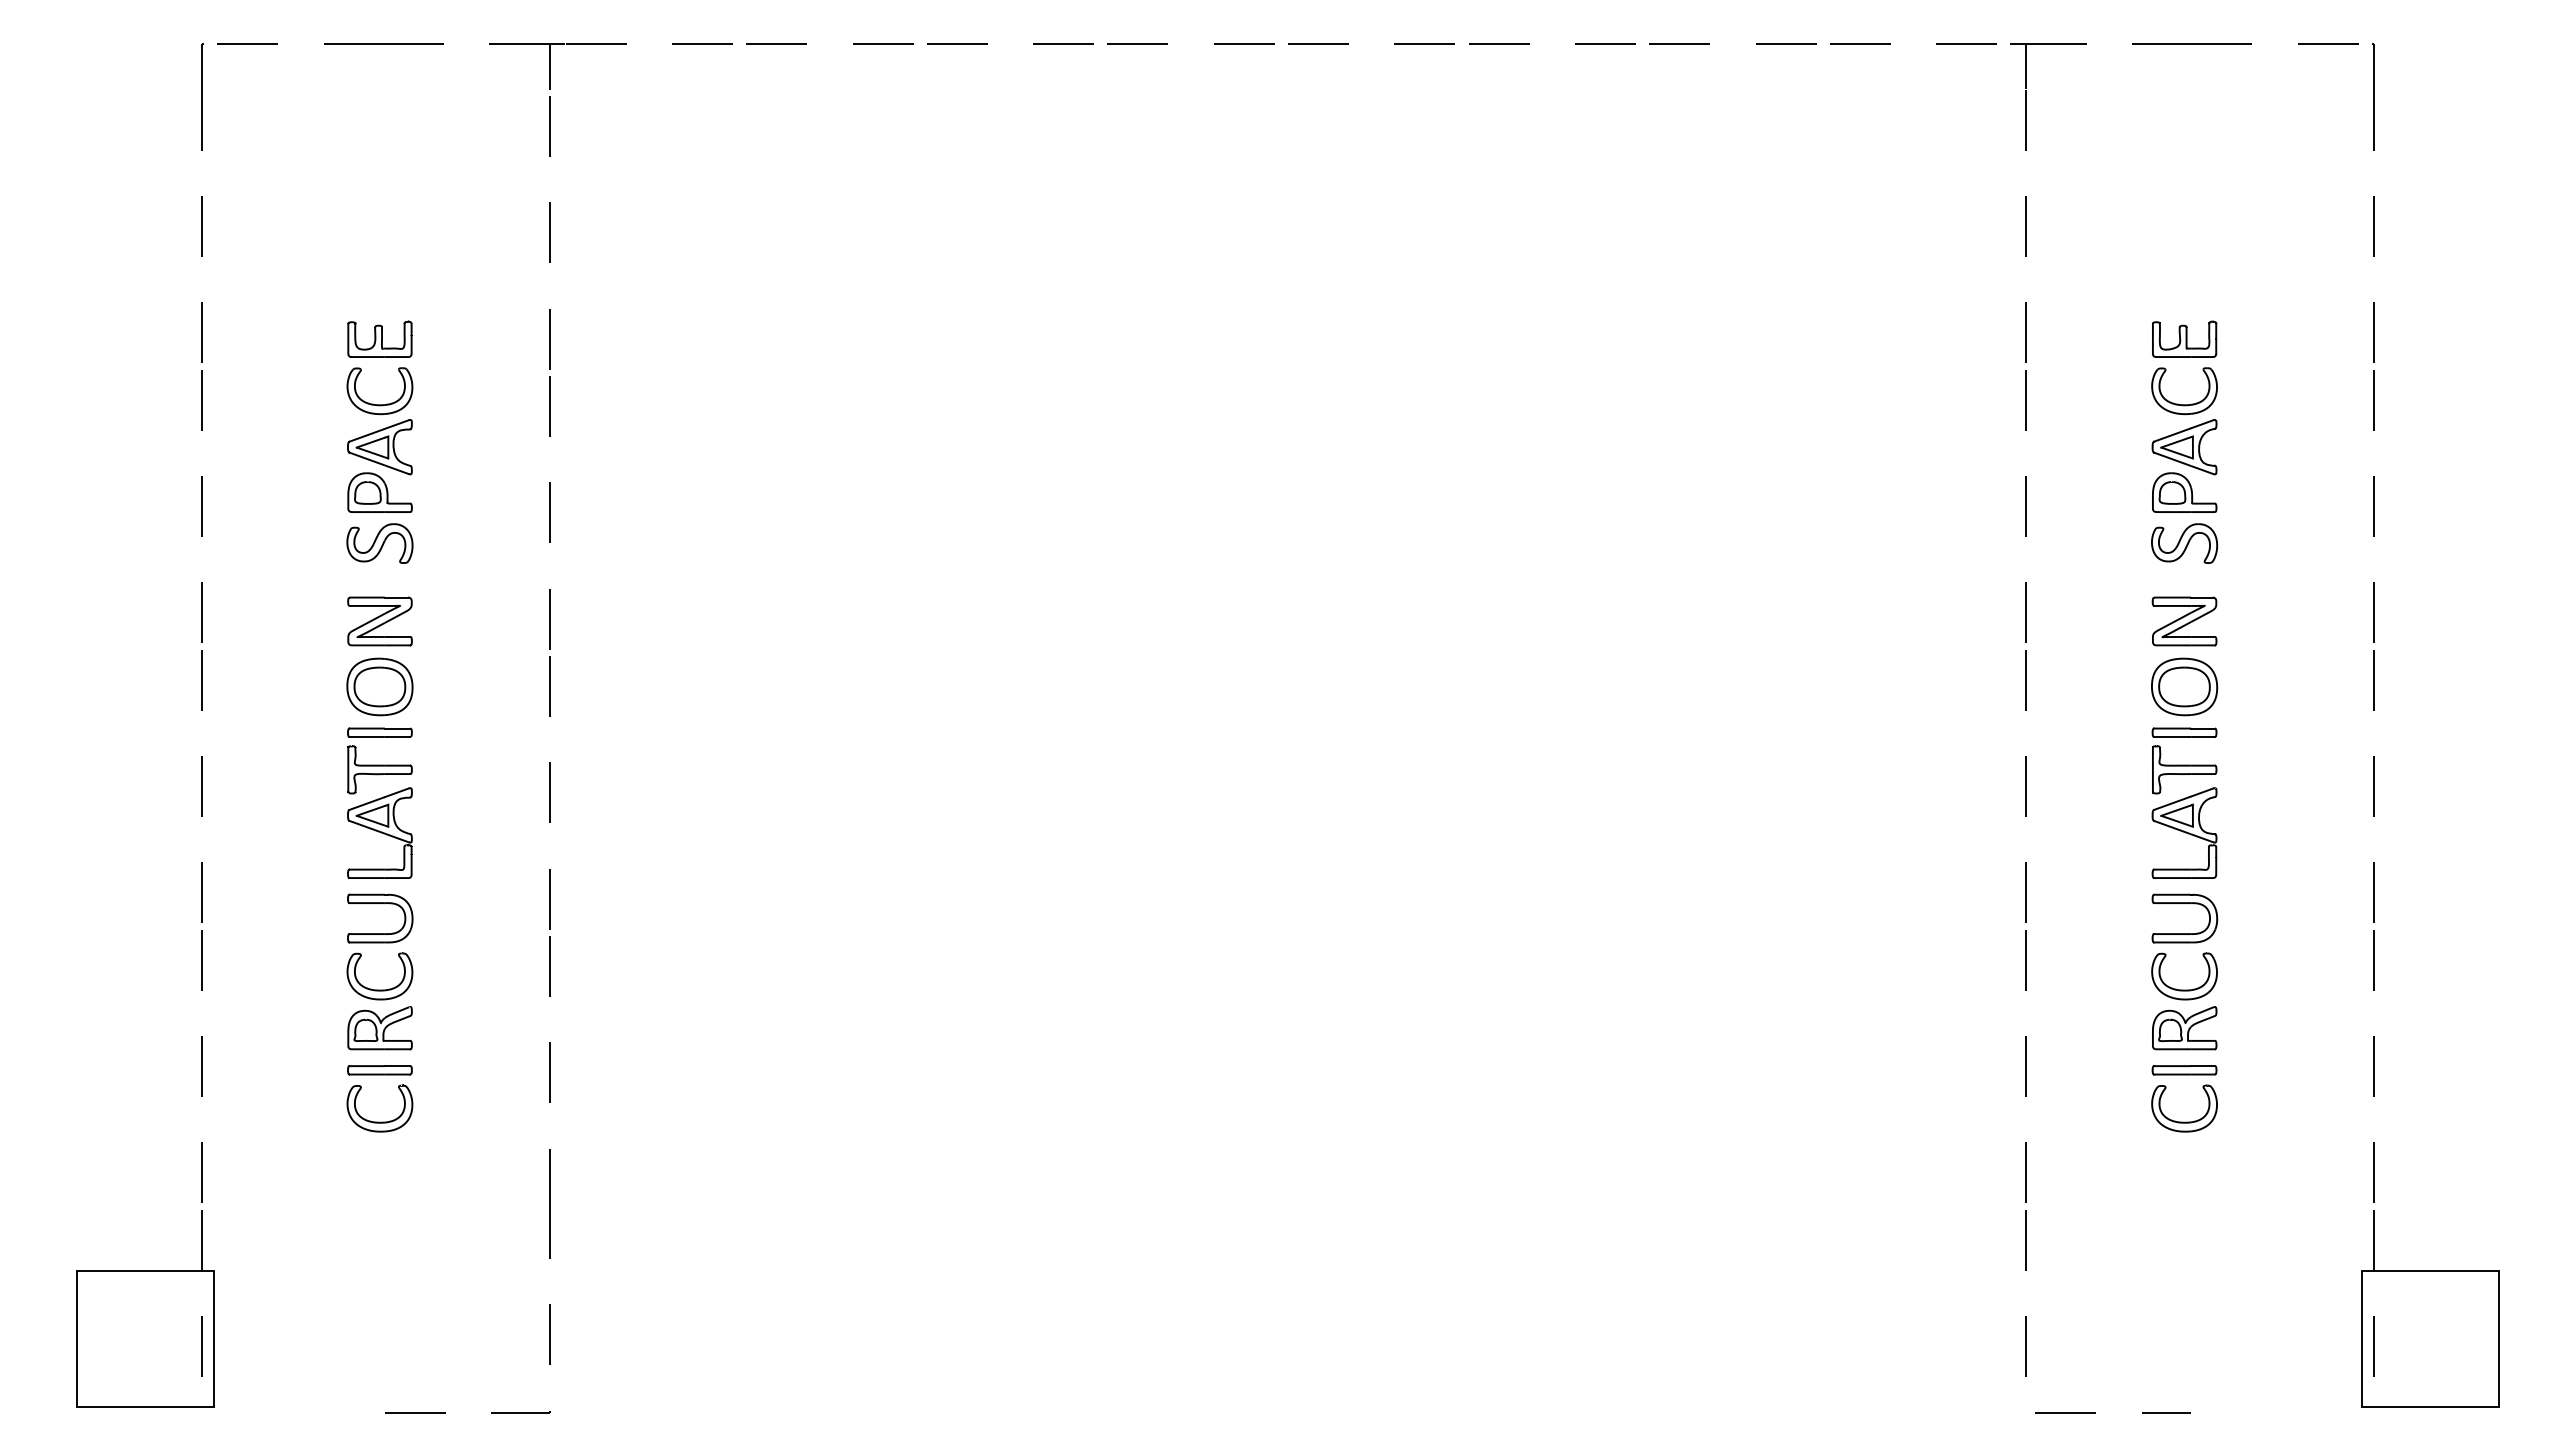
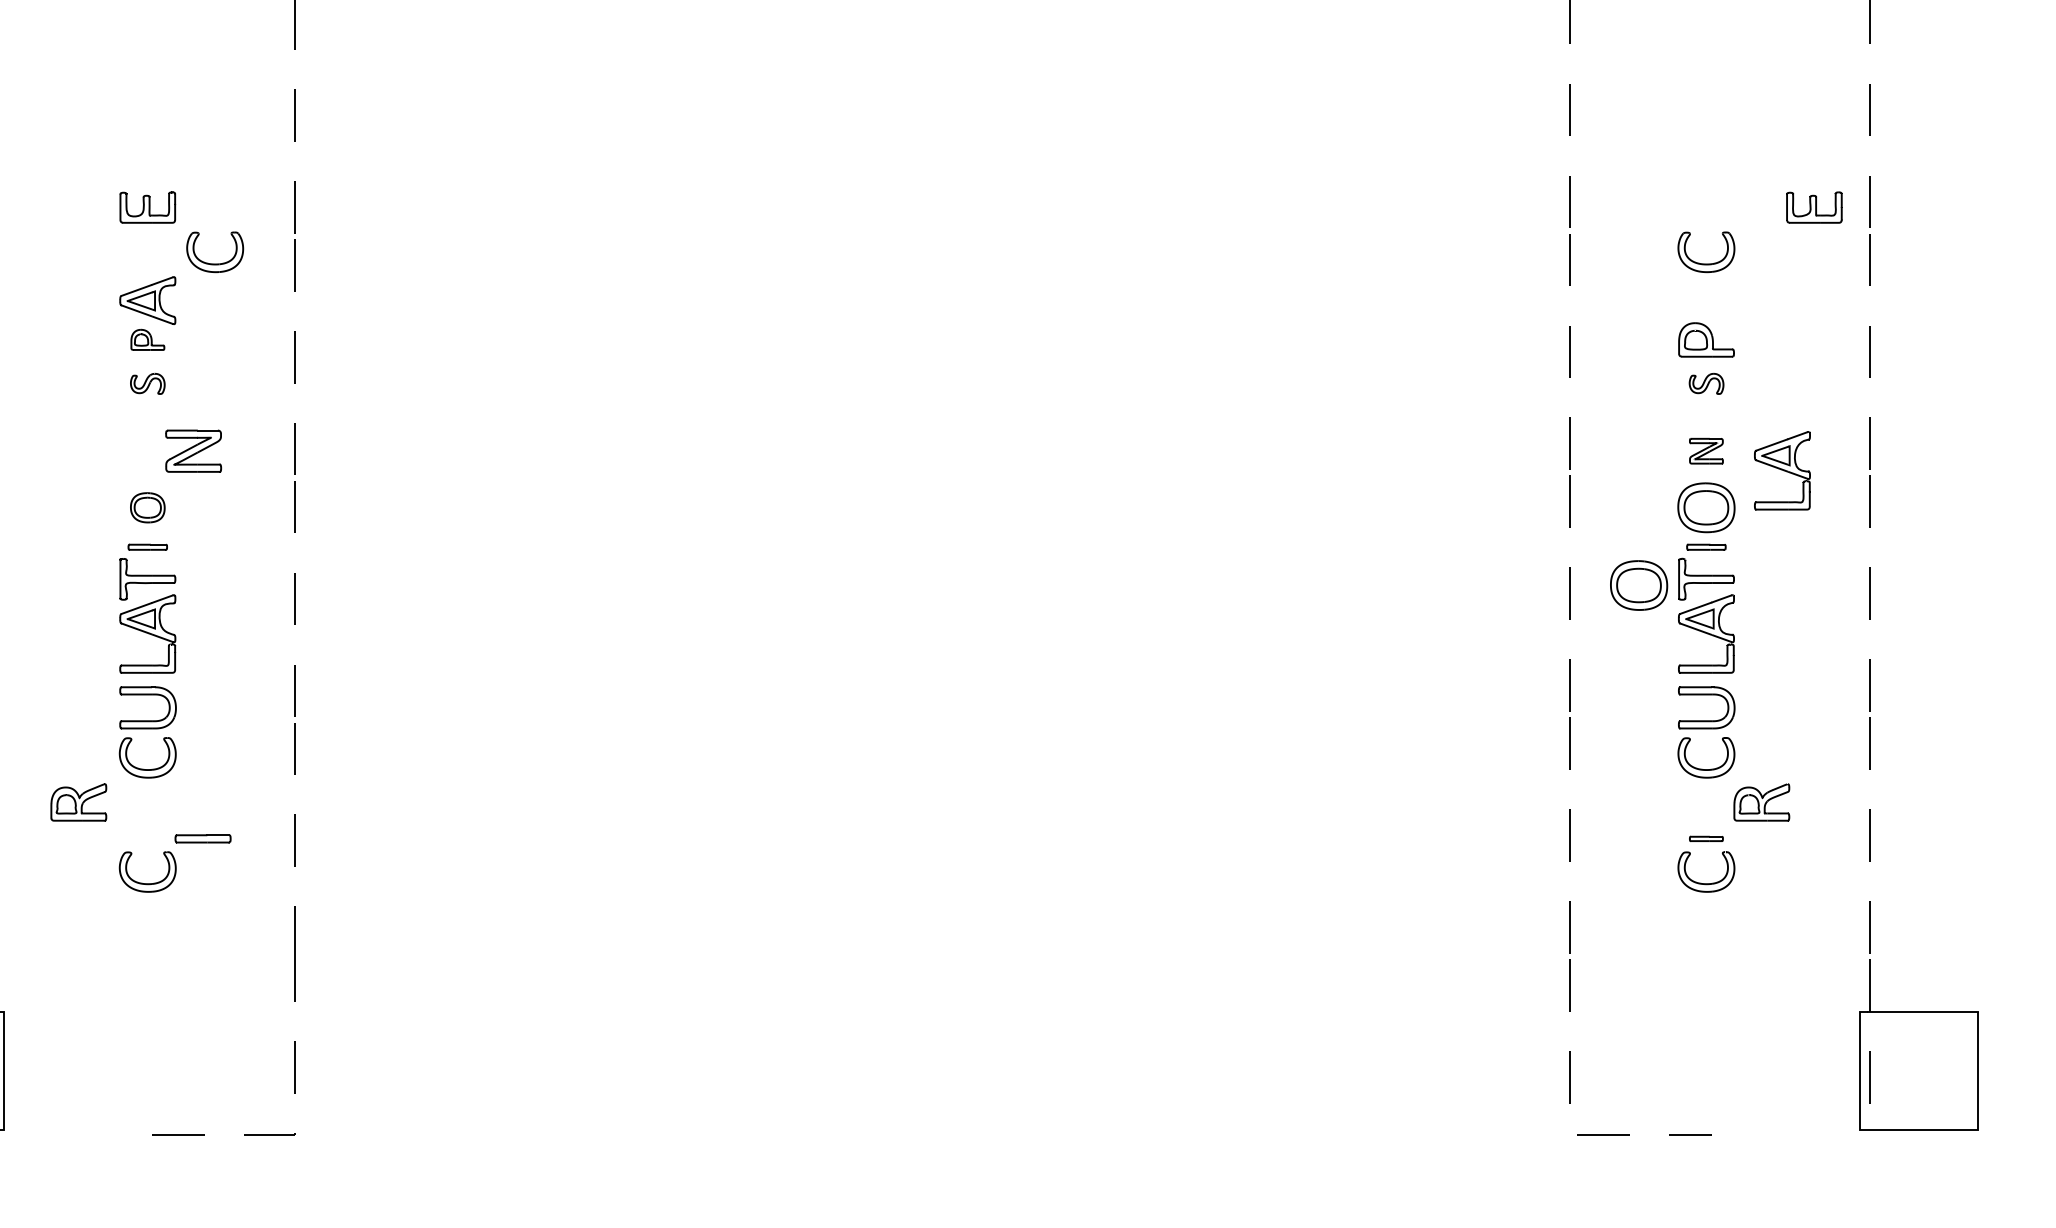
part: (2184, 338) -> (1814, 206), moved
part: (379, 404) -> (214, 263), moved
part: (2184, 447) -> (1706, 300), removed
part: (379, 492) -> (147, 339), size x0.6
part: (379, 543) -> (147, 383), size x0.6
part: (2184, 543) -> (1706, 383), size x0.6
part: (379, 621) -> (193, 451), moved
part: (2184, 621) -> (1706, 451), size x0.6
part: (2272, 643) -> (1782, 470), added
part: (379, 686) -> (147, 507), size x0.6
part: (379, 732) -> (147, 547), size x0.7
part: (2184, 732) -> (1706, 547), size x0.7
part: (2106, 776) -> (1639, 585), added
part: (379, 1028) -> (78, 802), moved
part: (2184, 1028) -> (1761, 802), moved
part: (379, 1070) -> (202, 839), moved
part: (2184, 1070) -> (1706, 839), size x0.6

